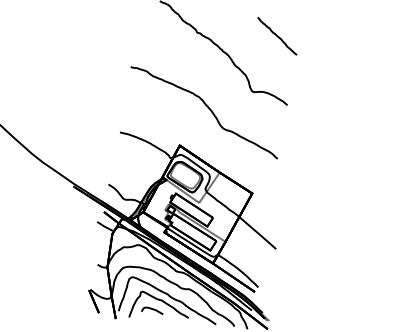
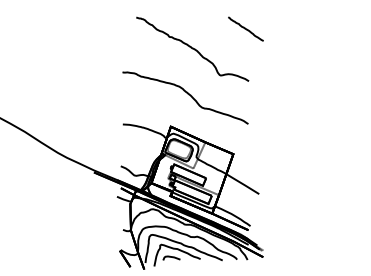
line: (276, 35) -> (245, 28), moved

